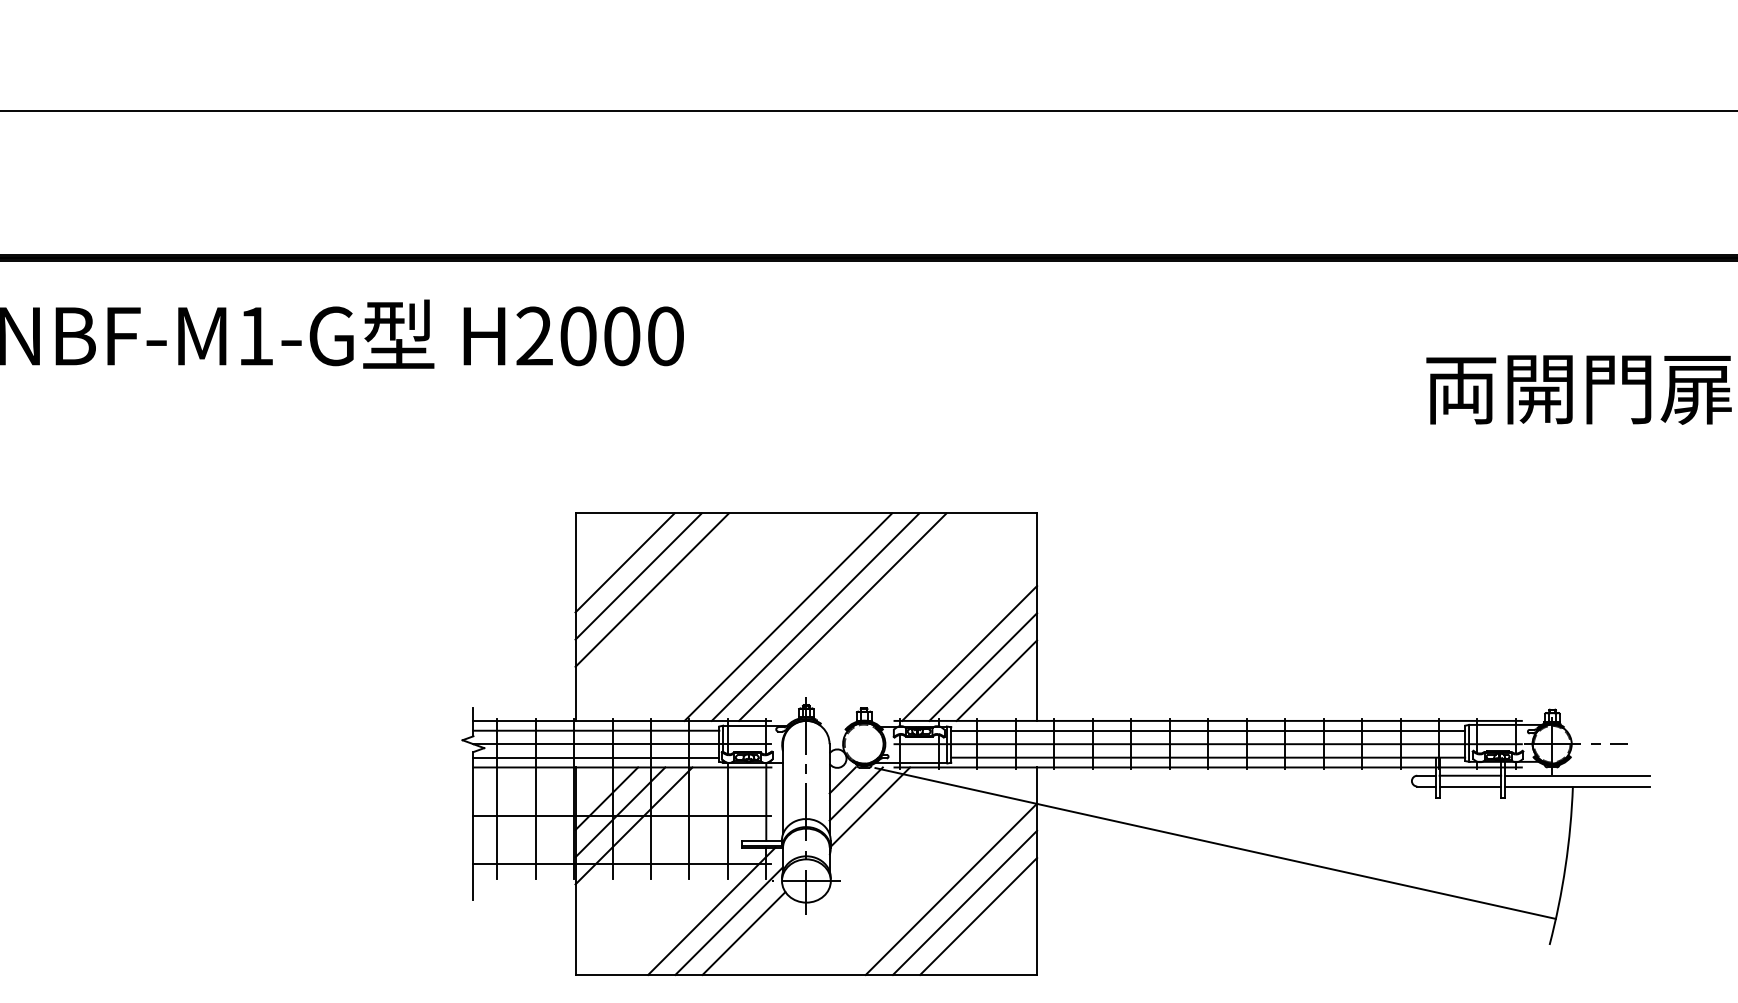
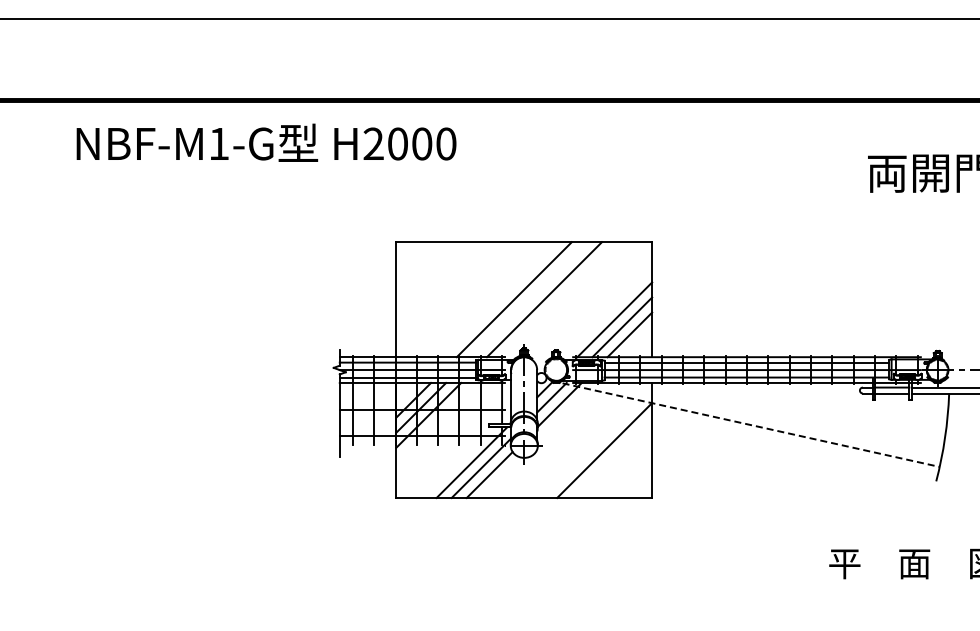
line: (624, 562) -> (423, 269), removed
line: (638, 577) -> (431, 277), removed
line: (651, 589) -> (438, 284), removed
line: (813, 616) -> (528, 299), removed
line: (1216, 844) -> (751, 425), solid -> dashed
line: (965, 903) -> (612, 458), removed
line: (978, 916) -> (619, 465), removed

